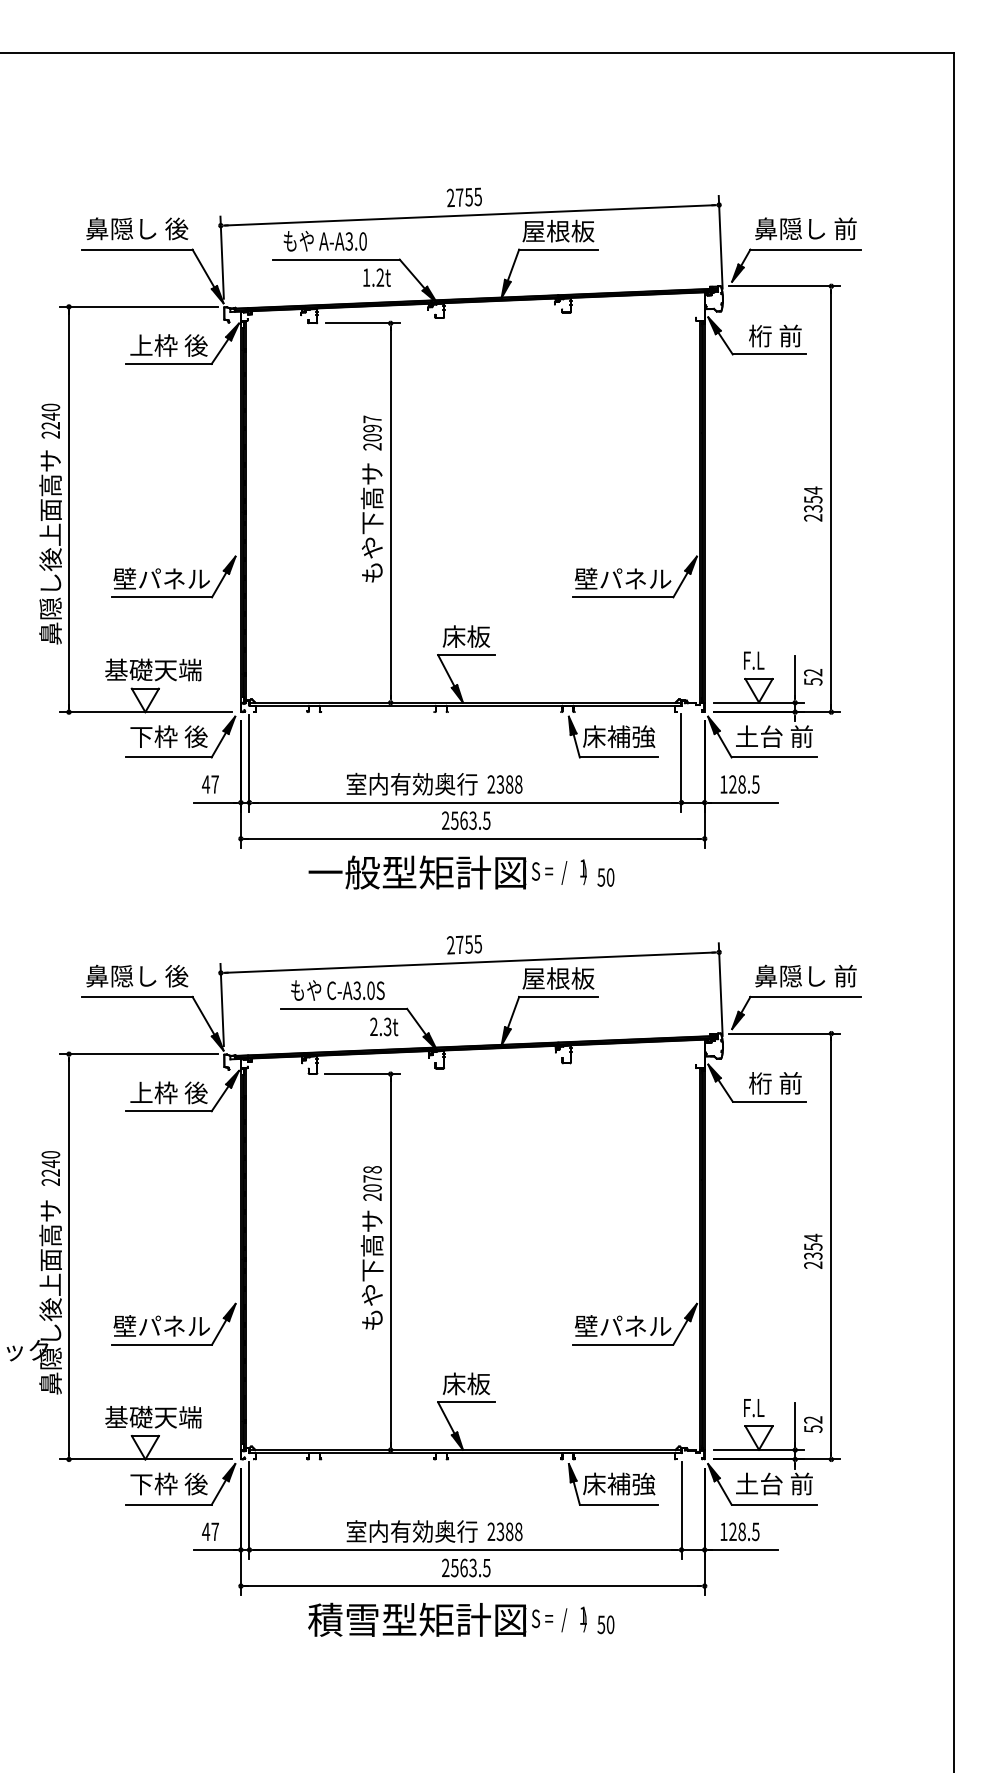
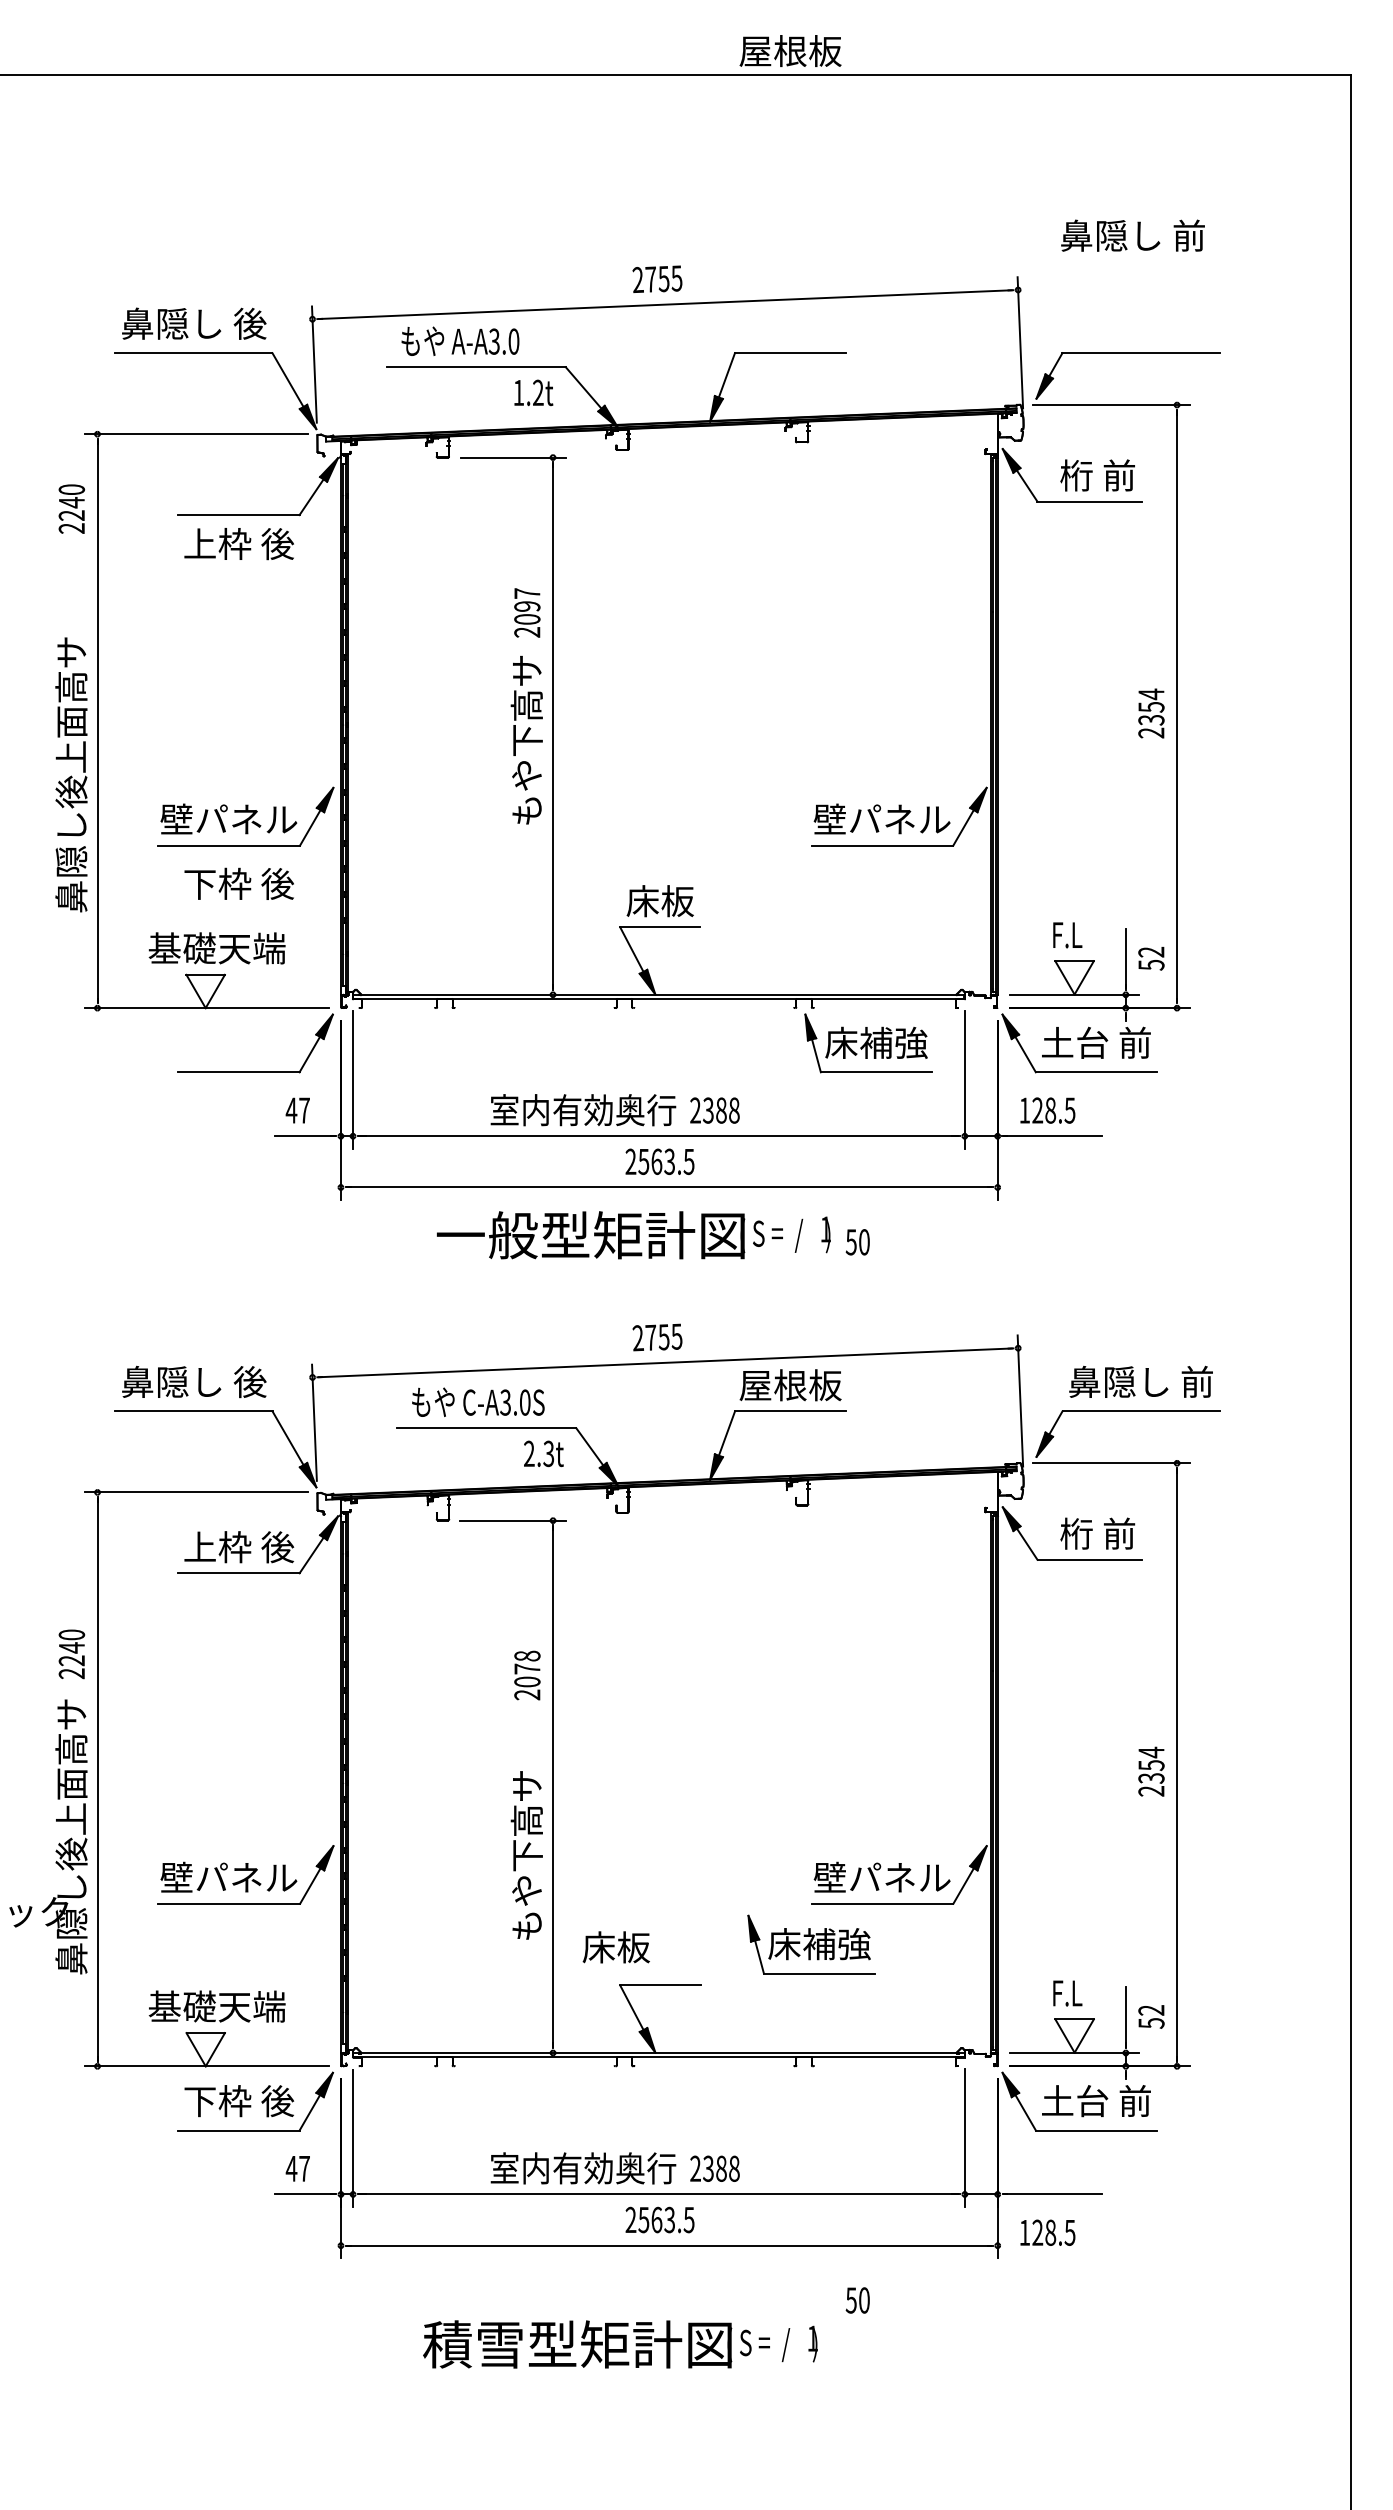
text: (805, 228) -> (1132, 235), moved
text: (558, 230) -> (790, 50), moved
text: (168, 345) -> (238, 544), moved
text: (50, 420) -> (71, 508), moved
text: (168, 736) -> (238, 883), moved
text: (371, 1270) -> (526, 1855), moved
text: (465, 1384) -> (615, 1947), moved
part: (613, 1484) -> (811, 1944), moved
text: (739, 1531) -> (1047, 2232), moved
text: (447, 1619) -> (620, 2344), moved

